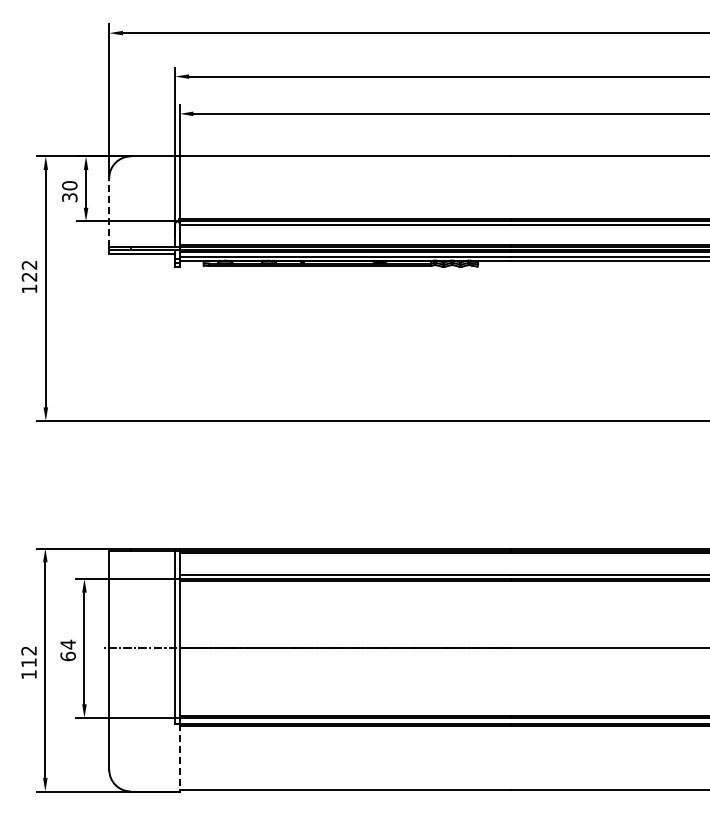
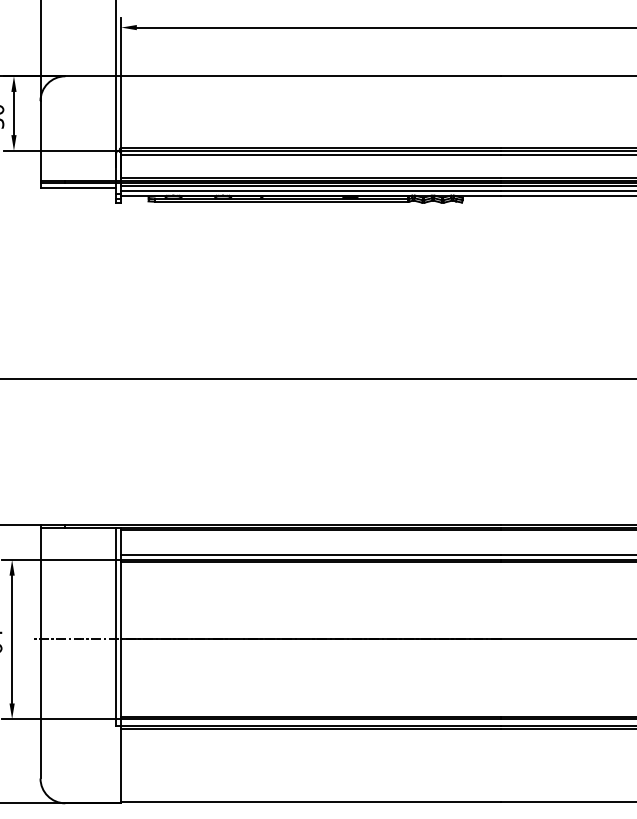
line: (109, 212) -> (40, 140), dashed -> solid
line: (179, 757) -> (120, 764), dashed -> solid

